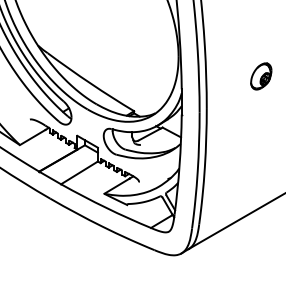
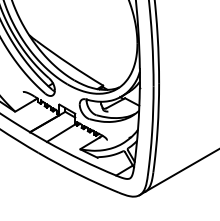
part: (260, 75) -> (200, 58), removed

